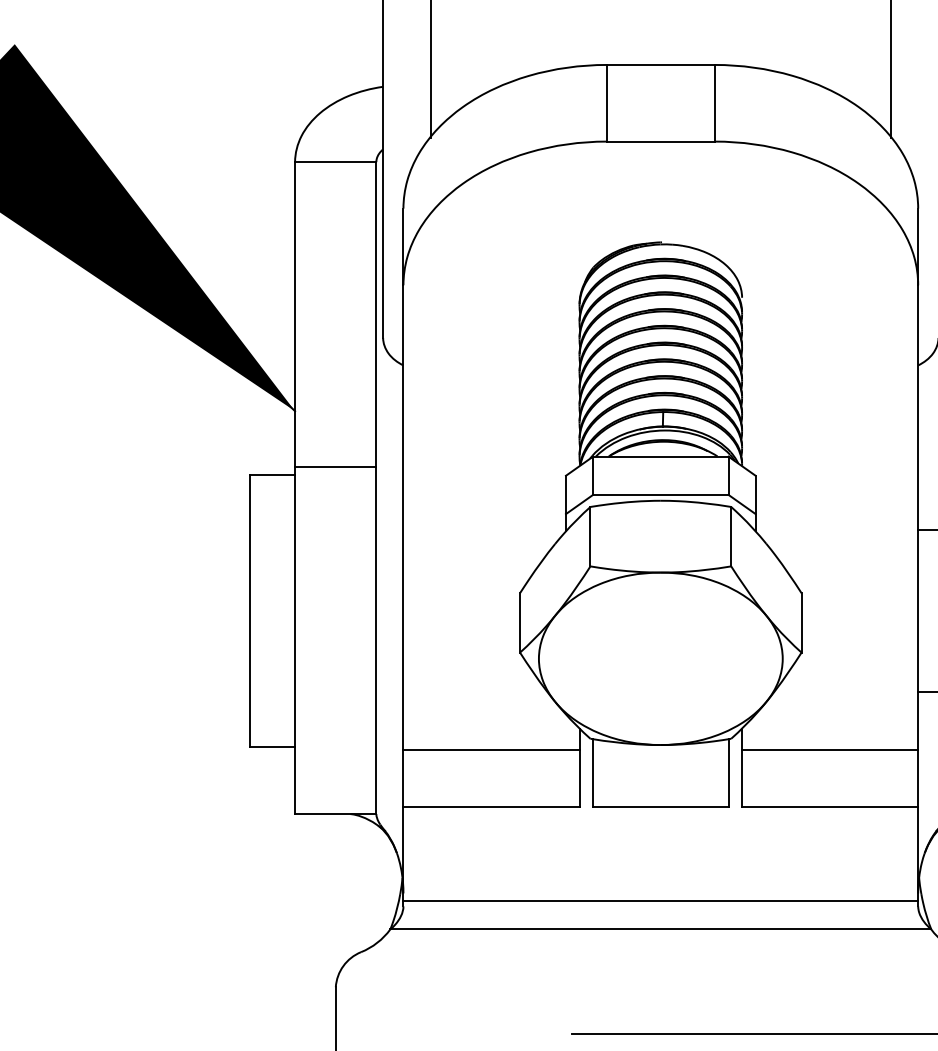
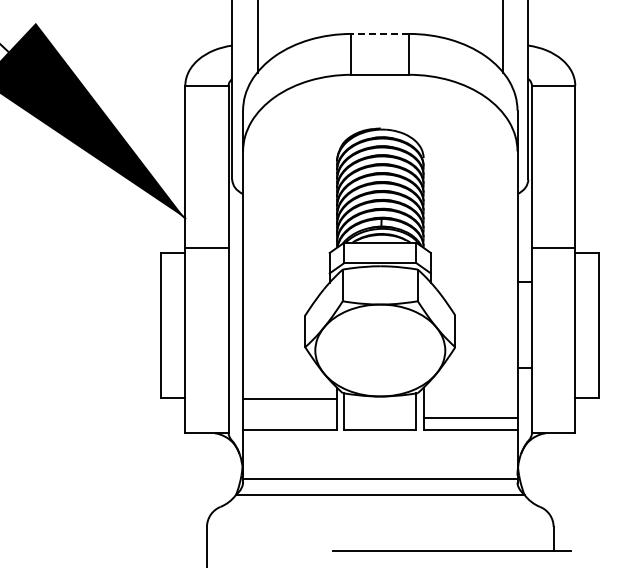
line: (661, 64) -> (380, 33), solid -> dashed
line: (829, 750) -> (470, 418), moved

